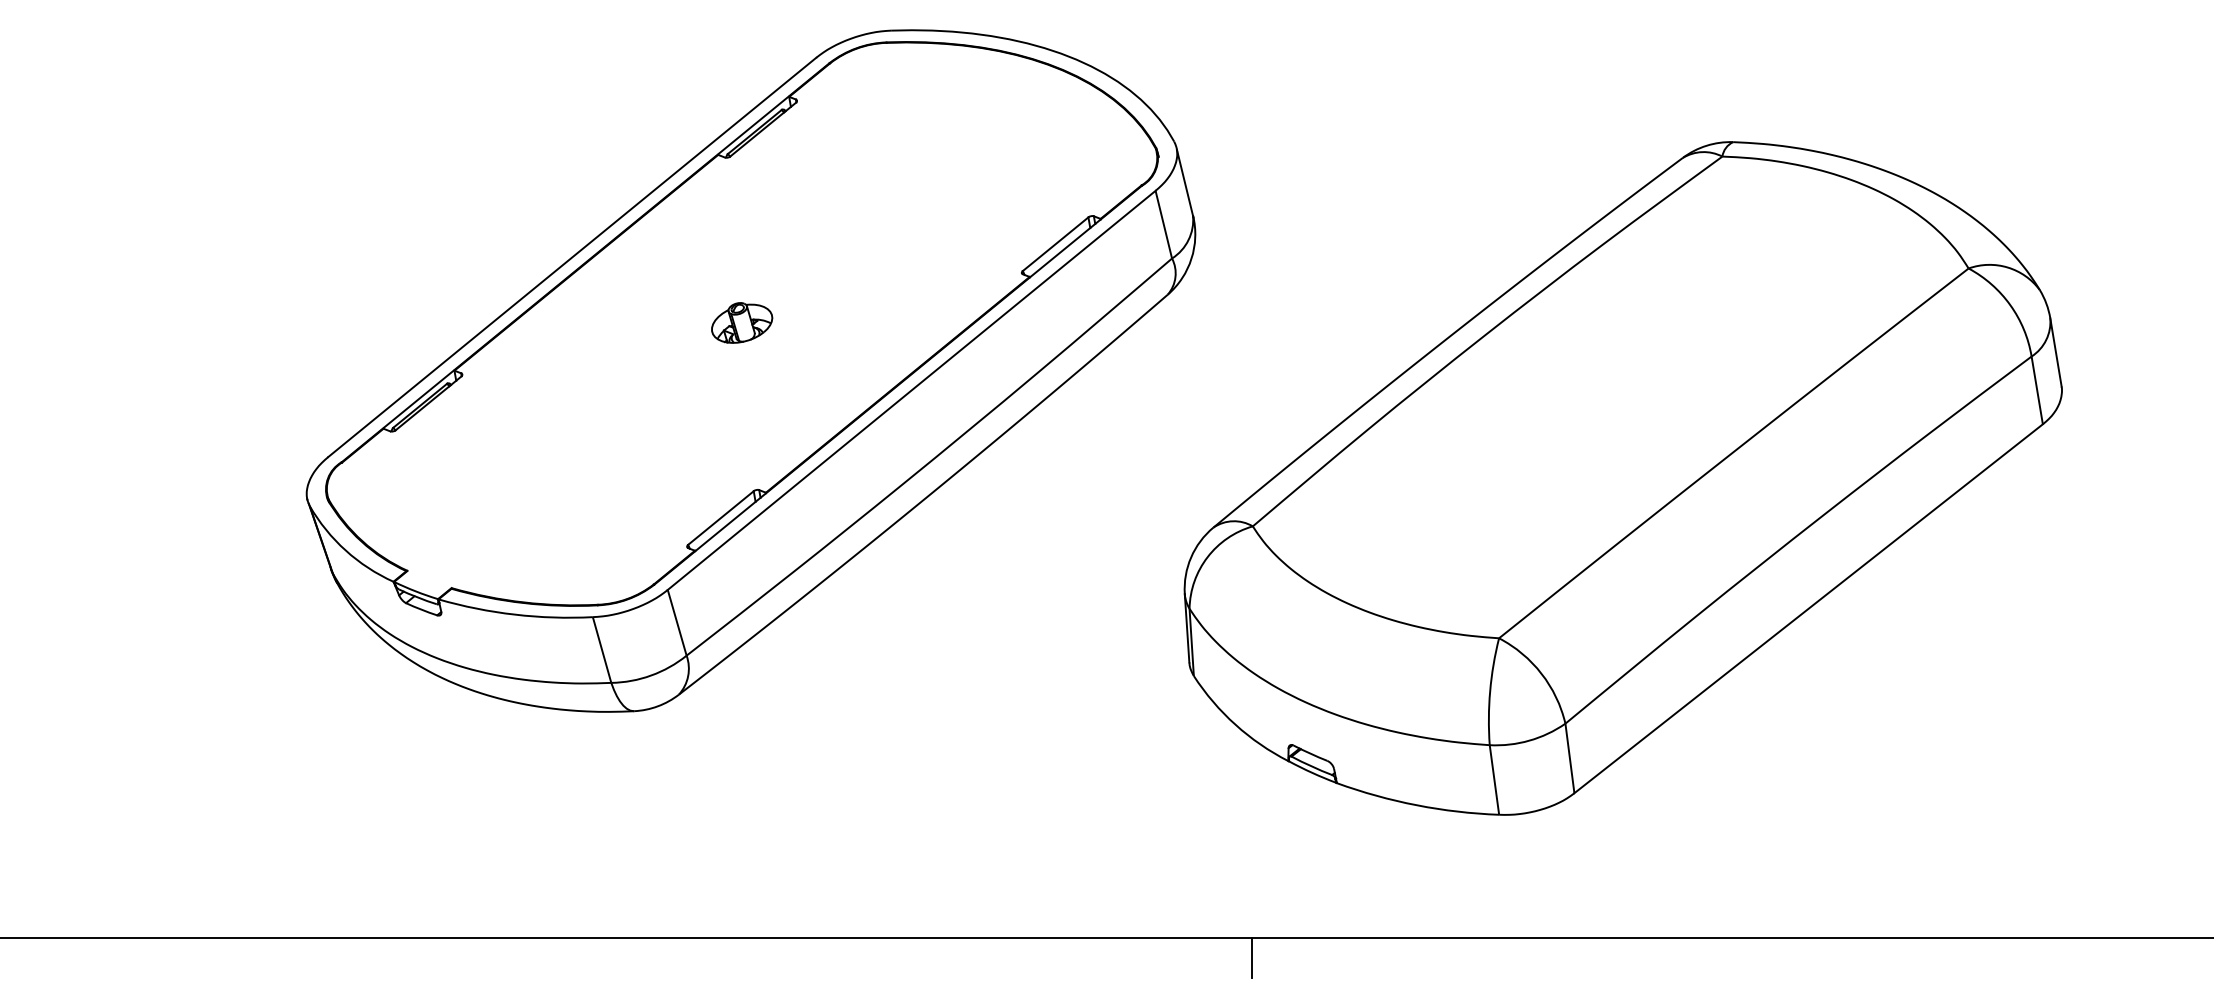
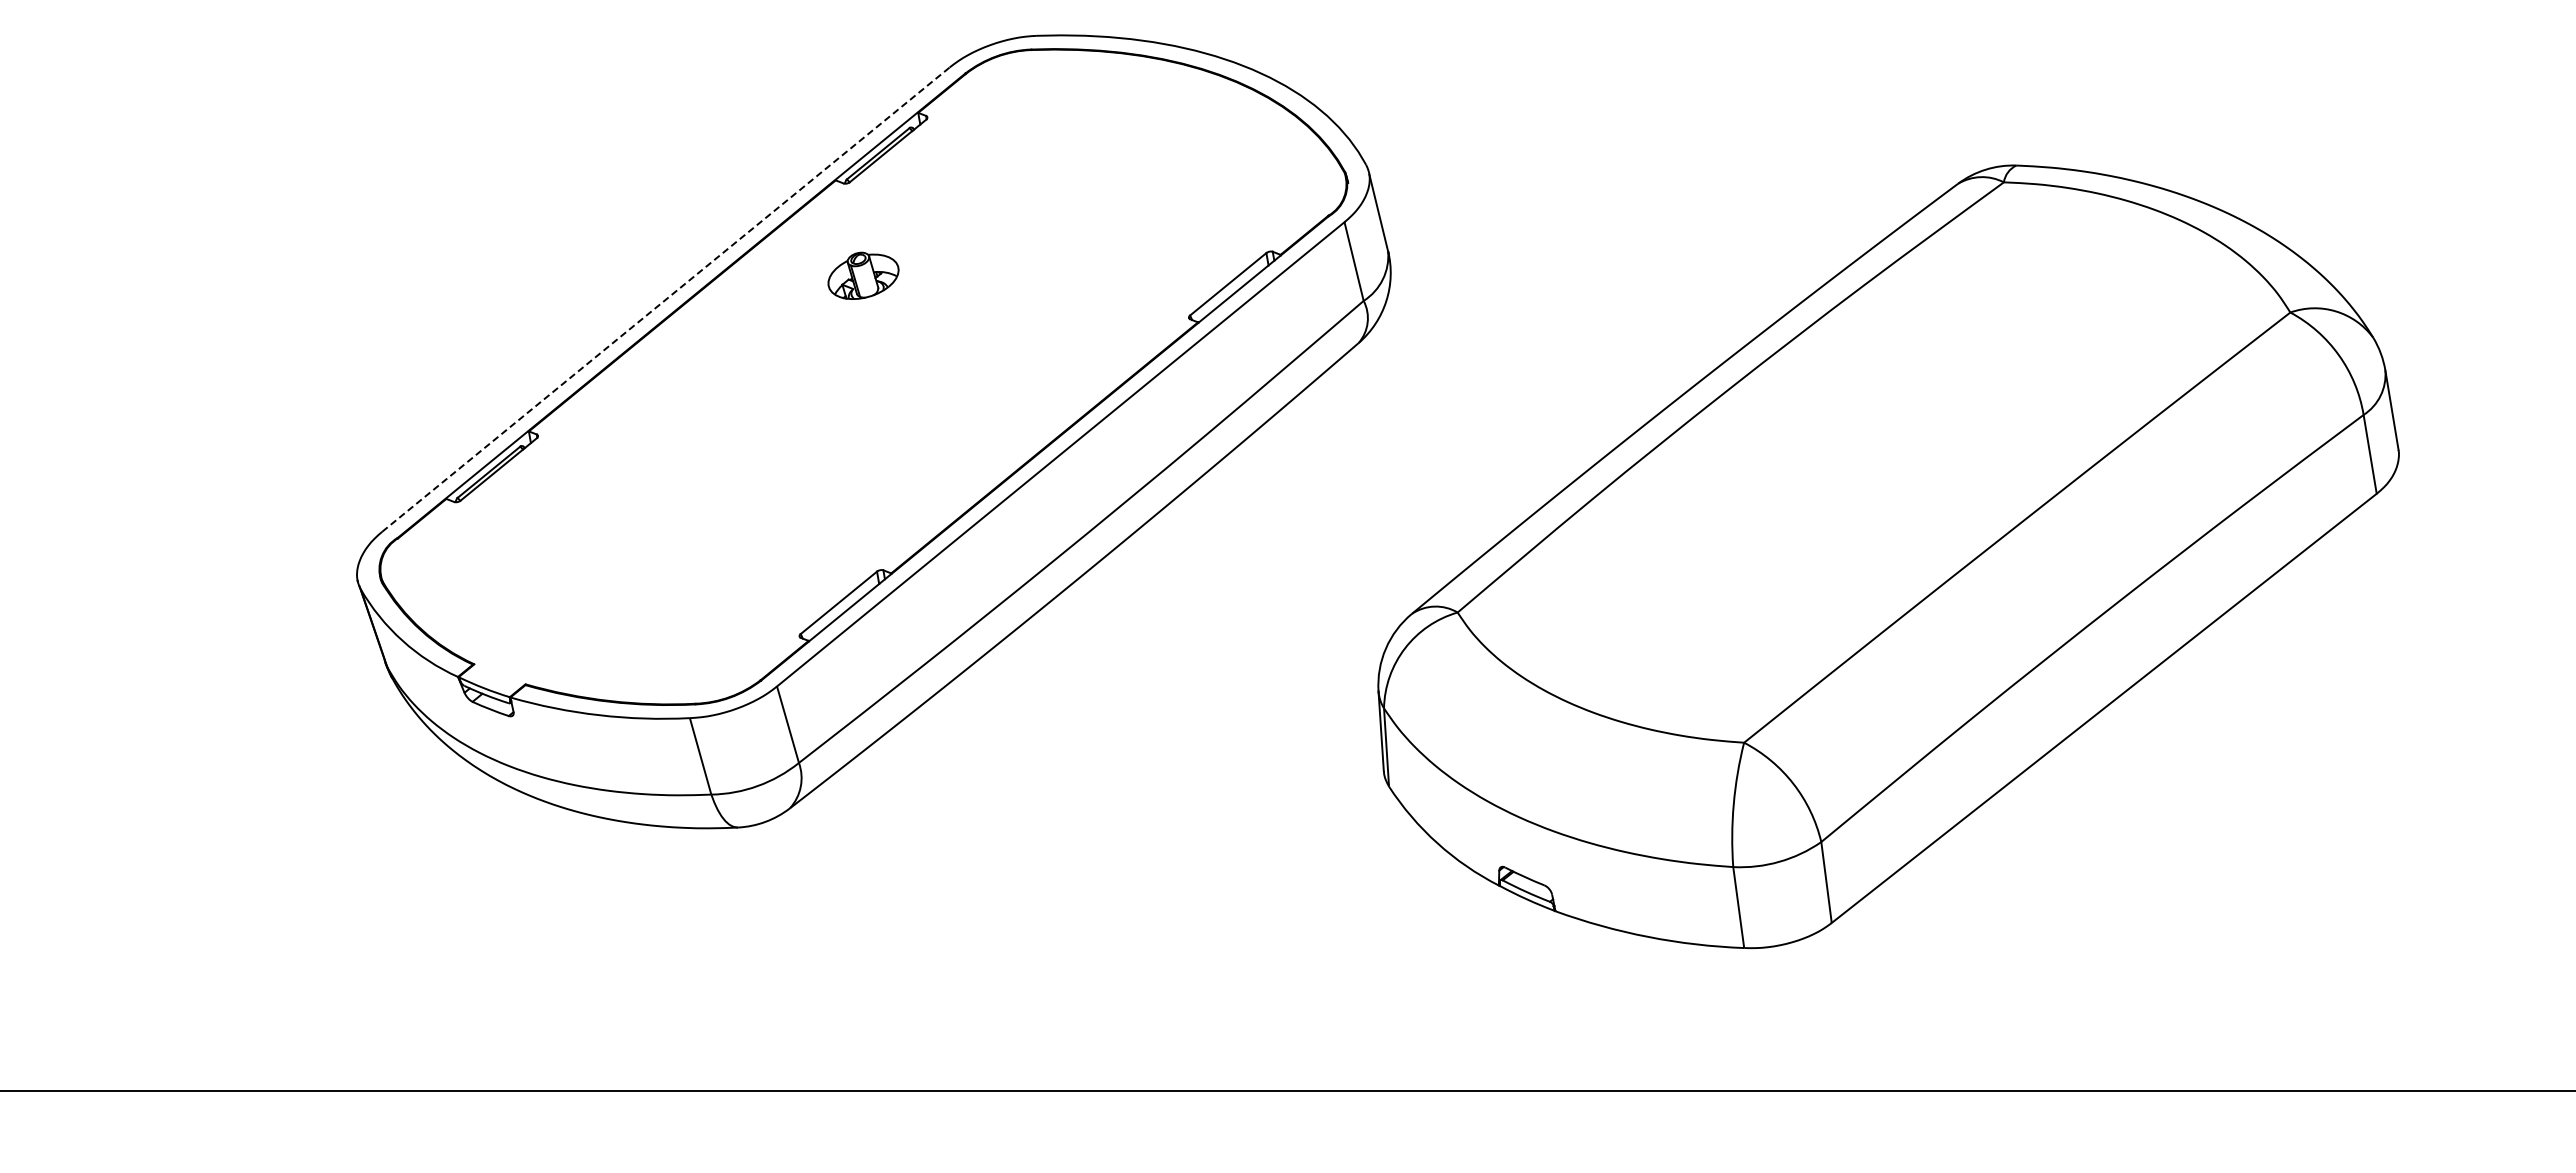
line: (571, 257) -> (665, 299), solid -> dashed
part: (742, 322) -> (863, 275), moved
line: (1251, 957) -> (1456, 1114), removed

